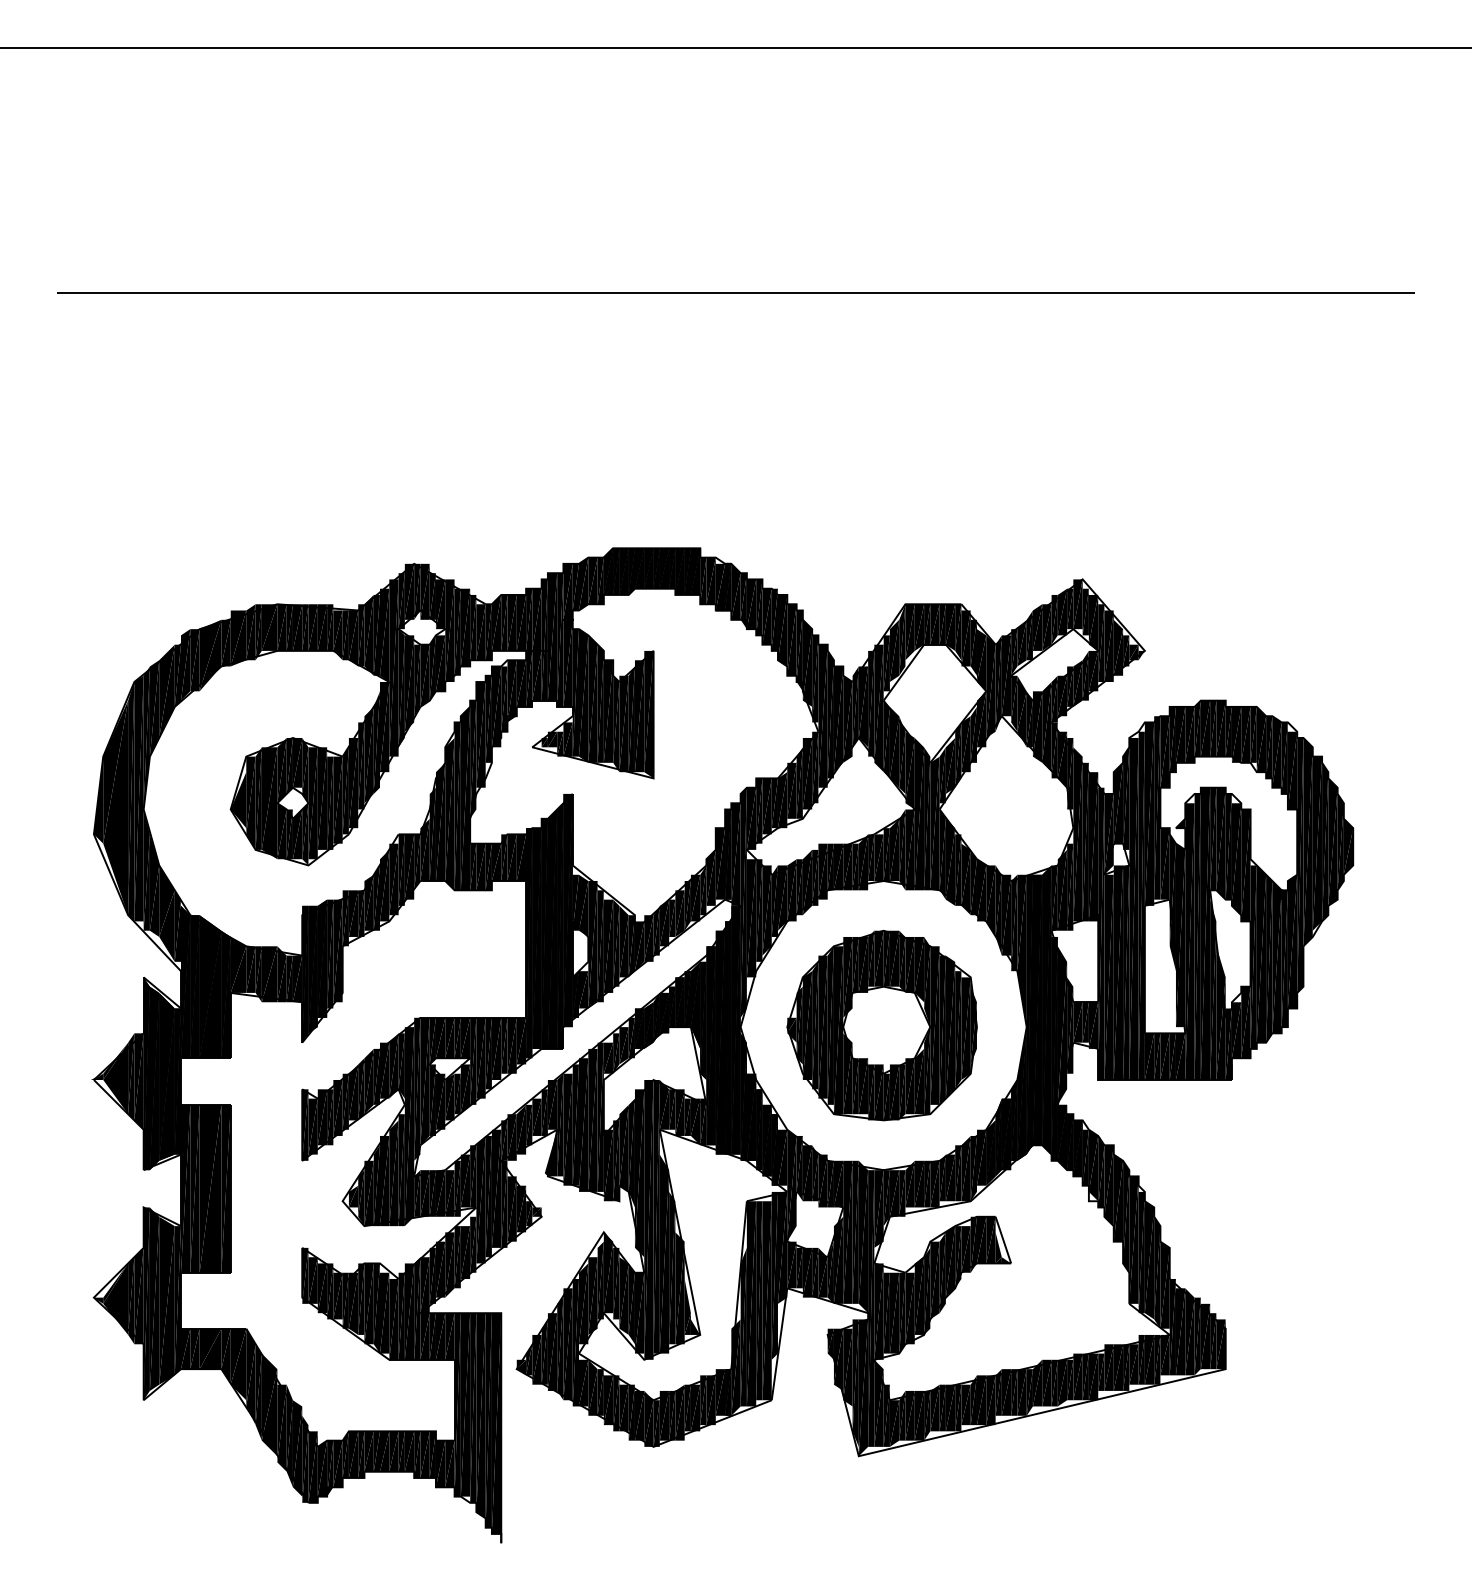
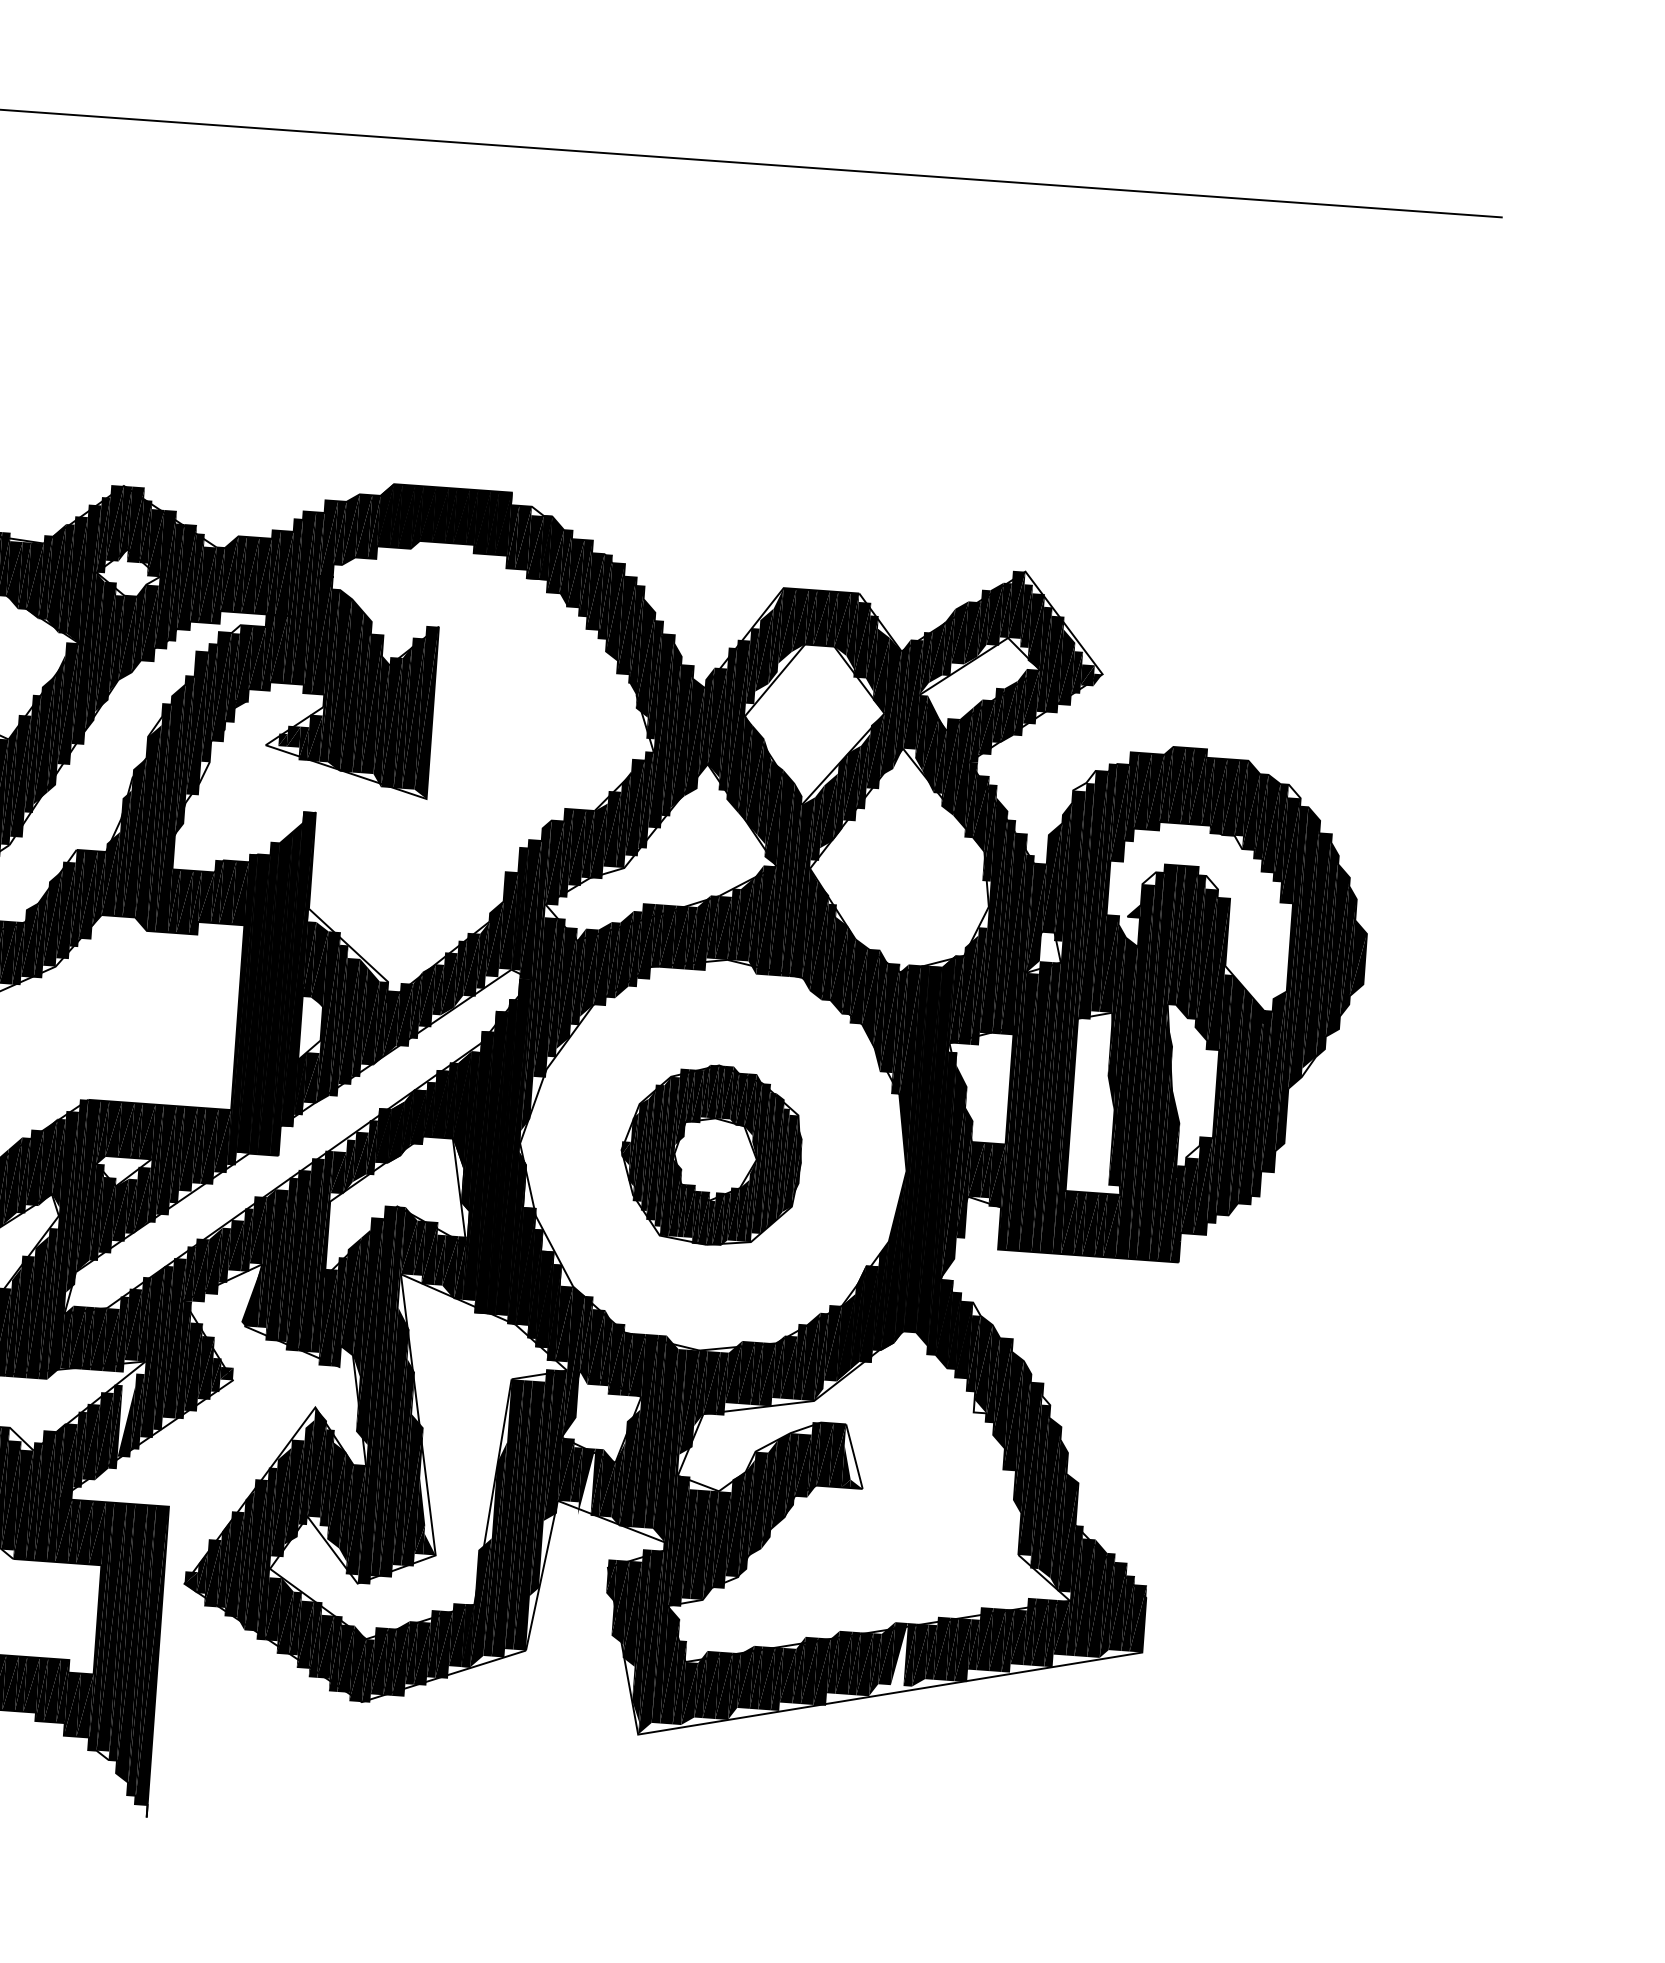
part: (881, 1025) -> (710, 1154), size x0.7
fill: (465, 1252) -> (126, 1421), removed
fill: (807, 1272) -> (586, 1481), removed
fill: (1046, 1382) -> (898, 1653), removed

